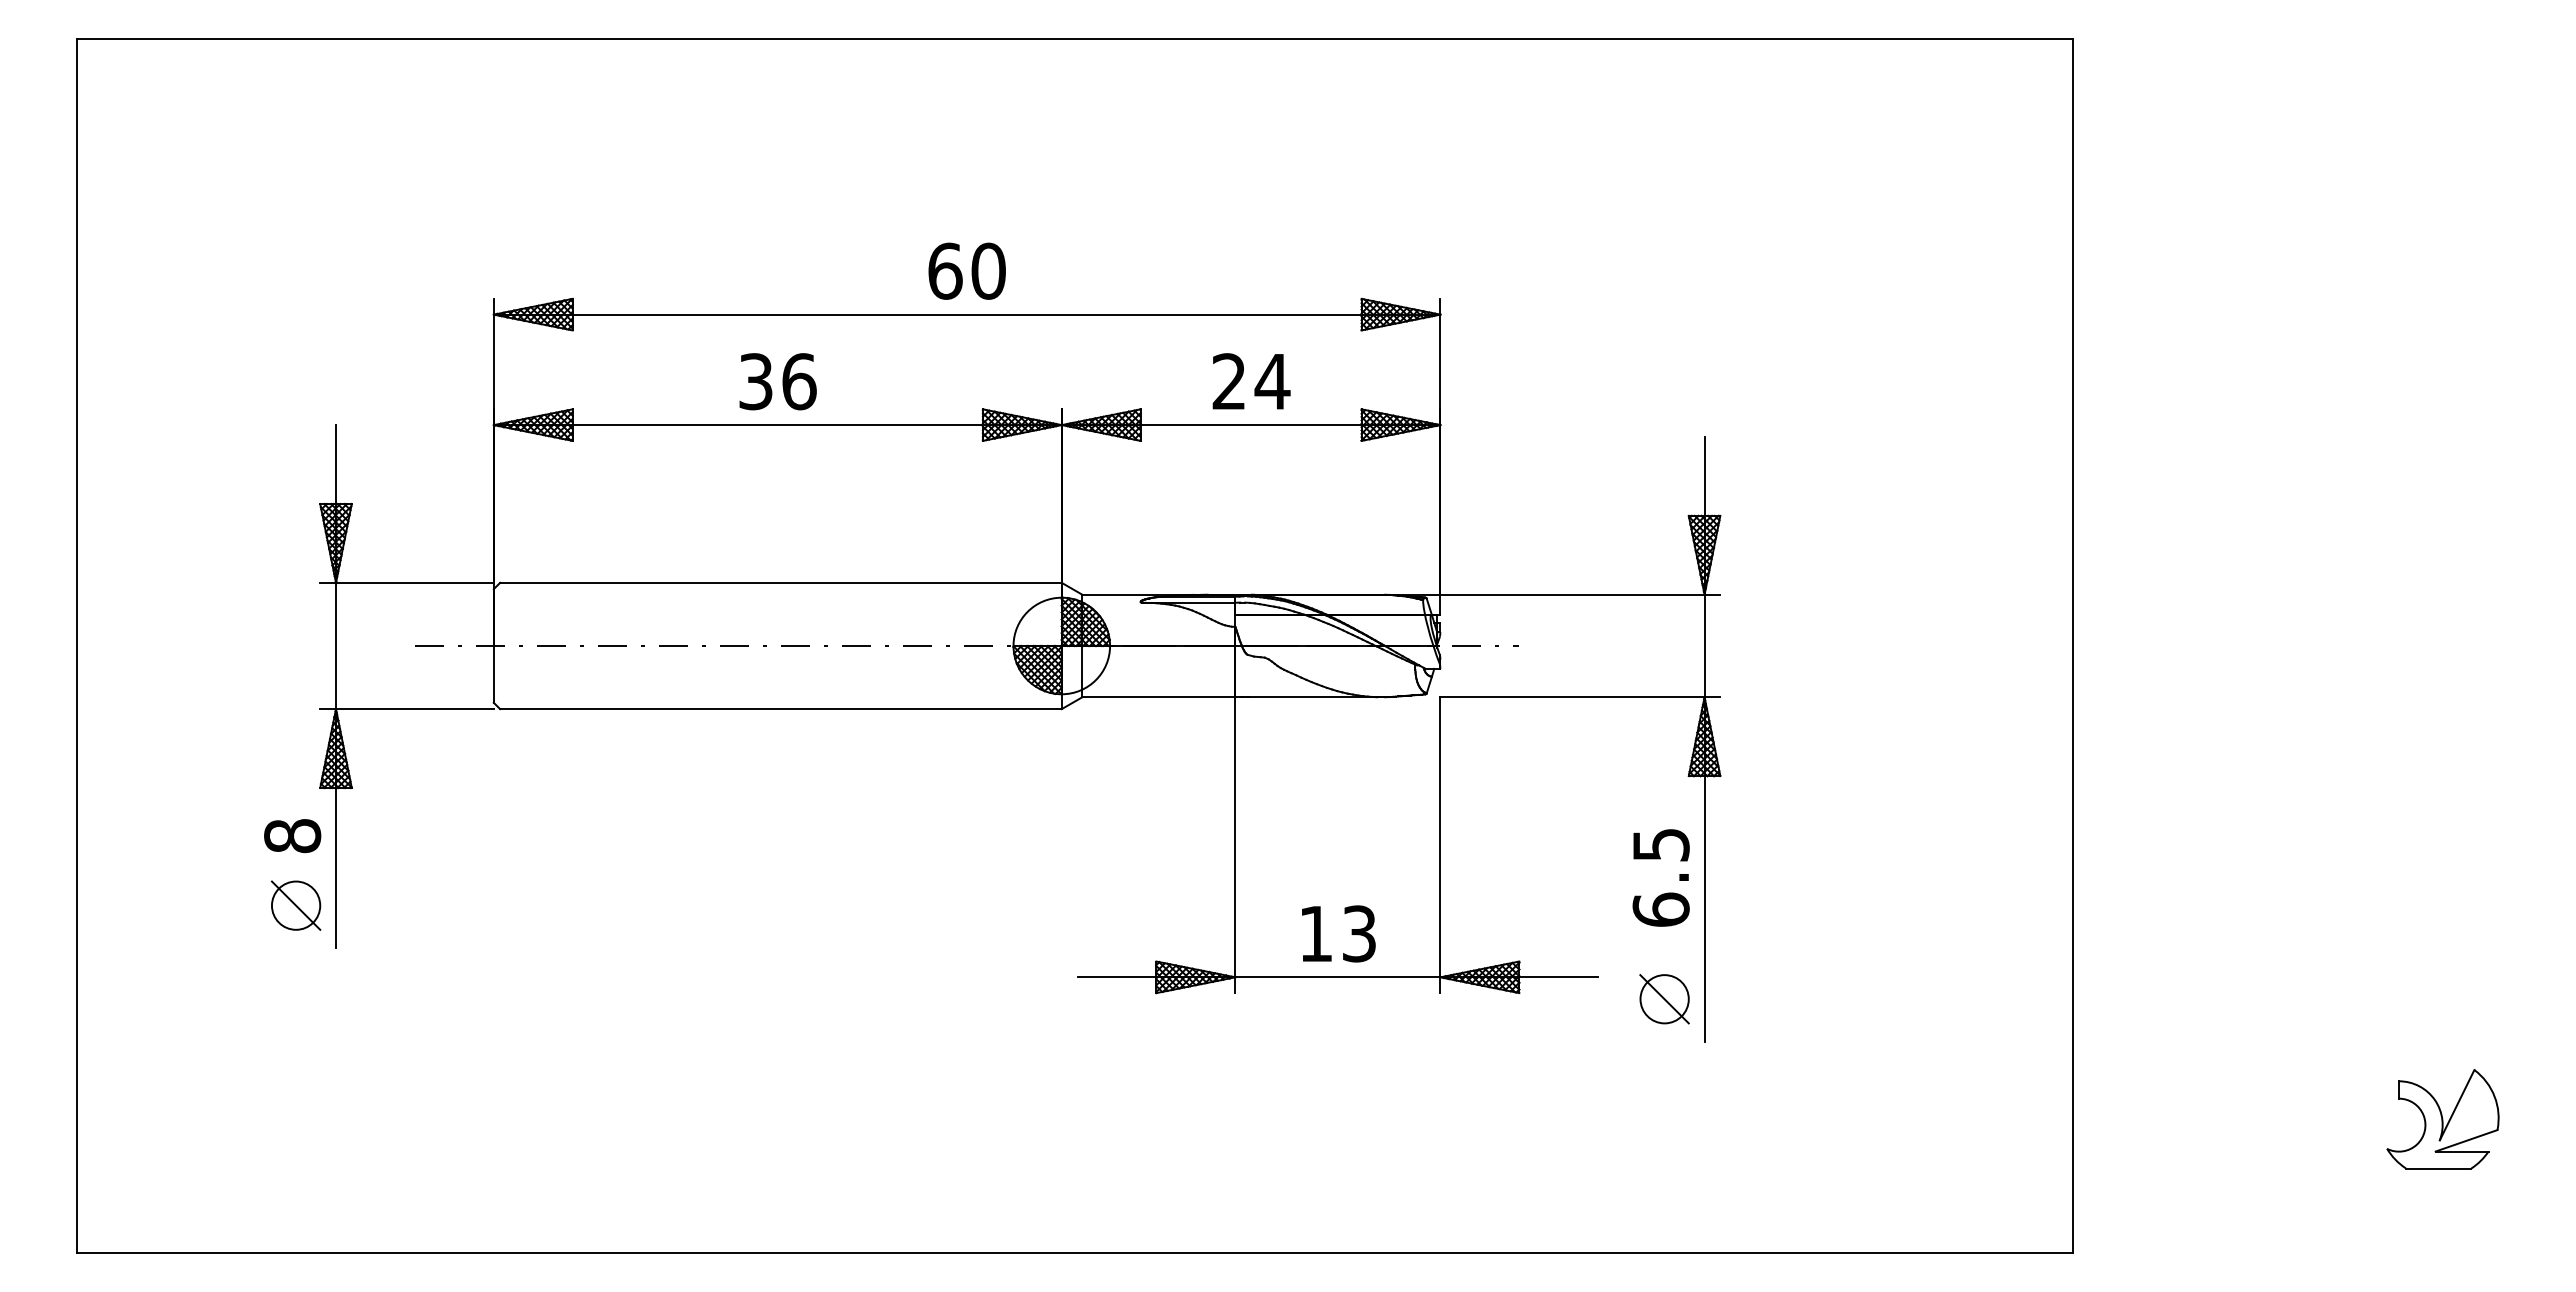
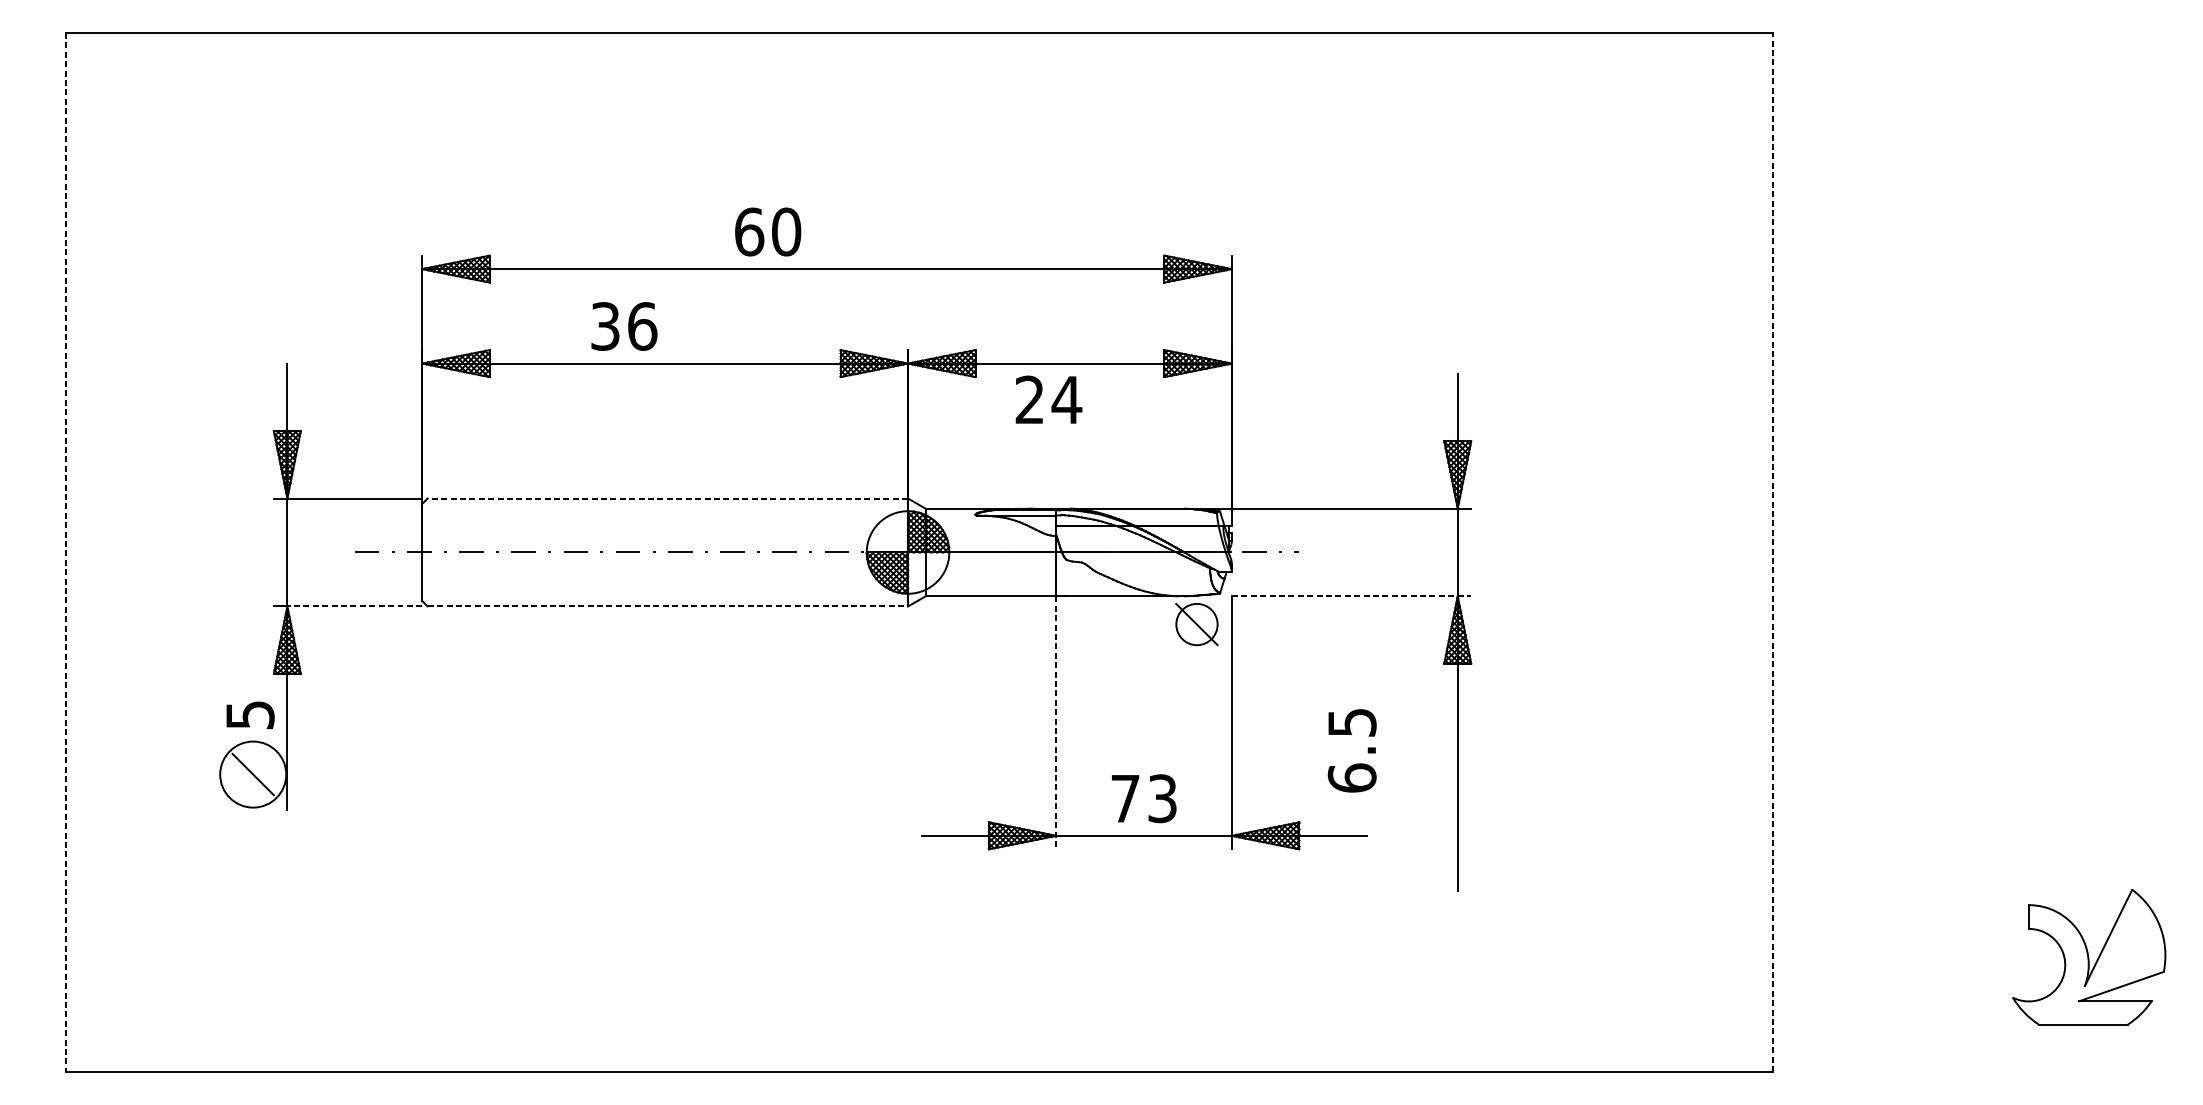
text: (966, 270) -> (767, 231), moved
text: (777, 381) -> (623, 326), moved
text: (1251, 381) -> (1048, 399), moved
line: (780, 582) -> (667, 498), solid -> dashed
line: (2073, 645) -> (1773, 552), solid -> dashed
line: (77, 646) -> (66, 552), solid -> dashed
line: (1580, 697) -> (1351, 596), solid -> dashed
line: (414, 709) -> (354, 606), solid -> dashed
line: (780, 709) -> (667, 606), solid -> dashed
text: (292, 836) -> (250, 715), 8 -> 5
line: (1235, 845) -> (1056, 723), solid -> dashed
text: (1660, 877) -> (1351, 750), moved
circle: (295, 905) -> (252, 774), size x1.6
text: (1316, 933) -> (1125, 798), 13 -> 73
part: (1664, 999) -> (1196, 624), moved
part: (2442, 1119) -> (2088, 957), size x1.6

